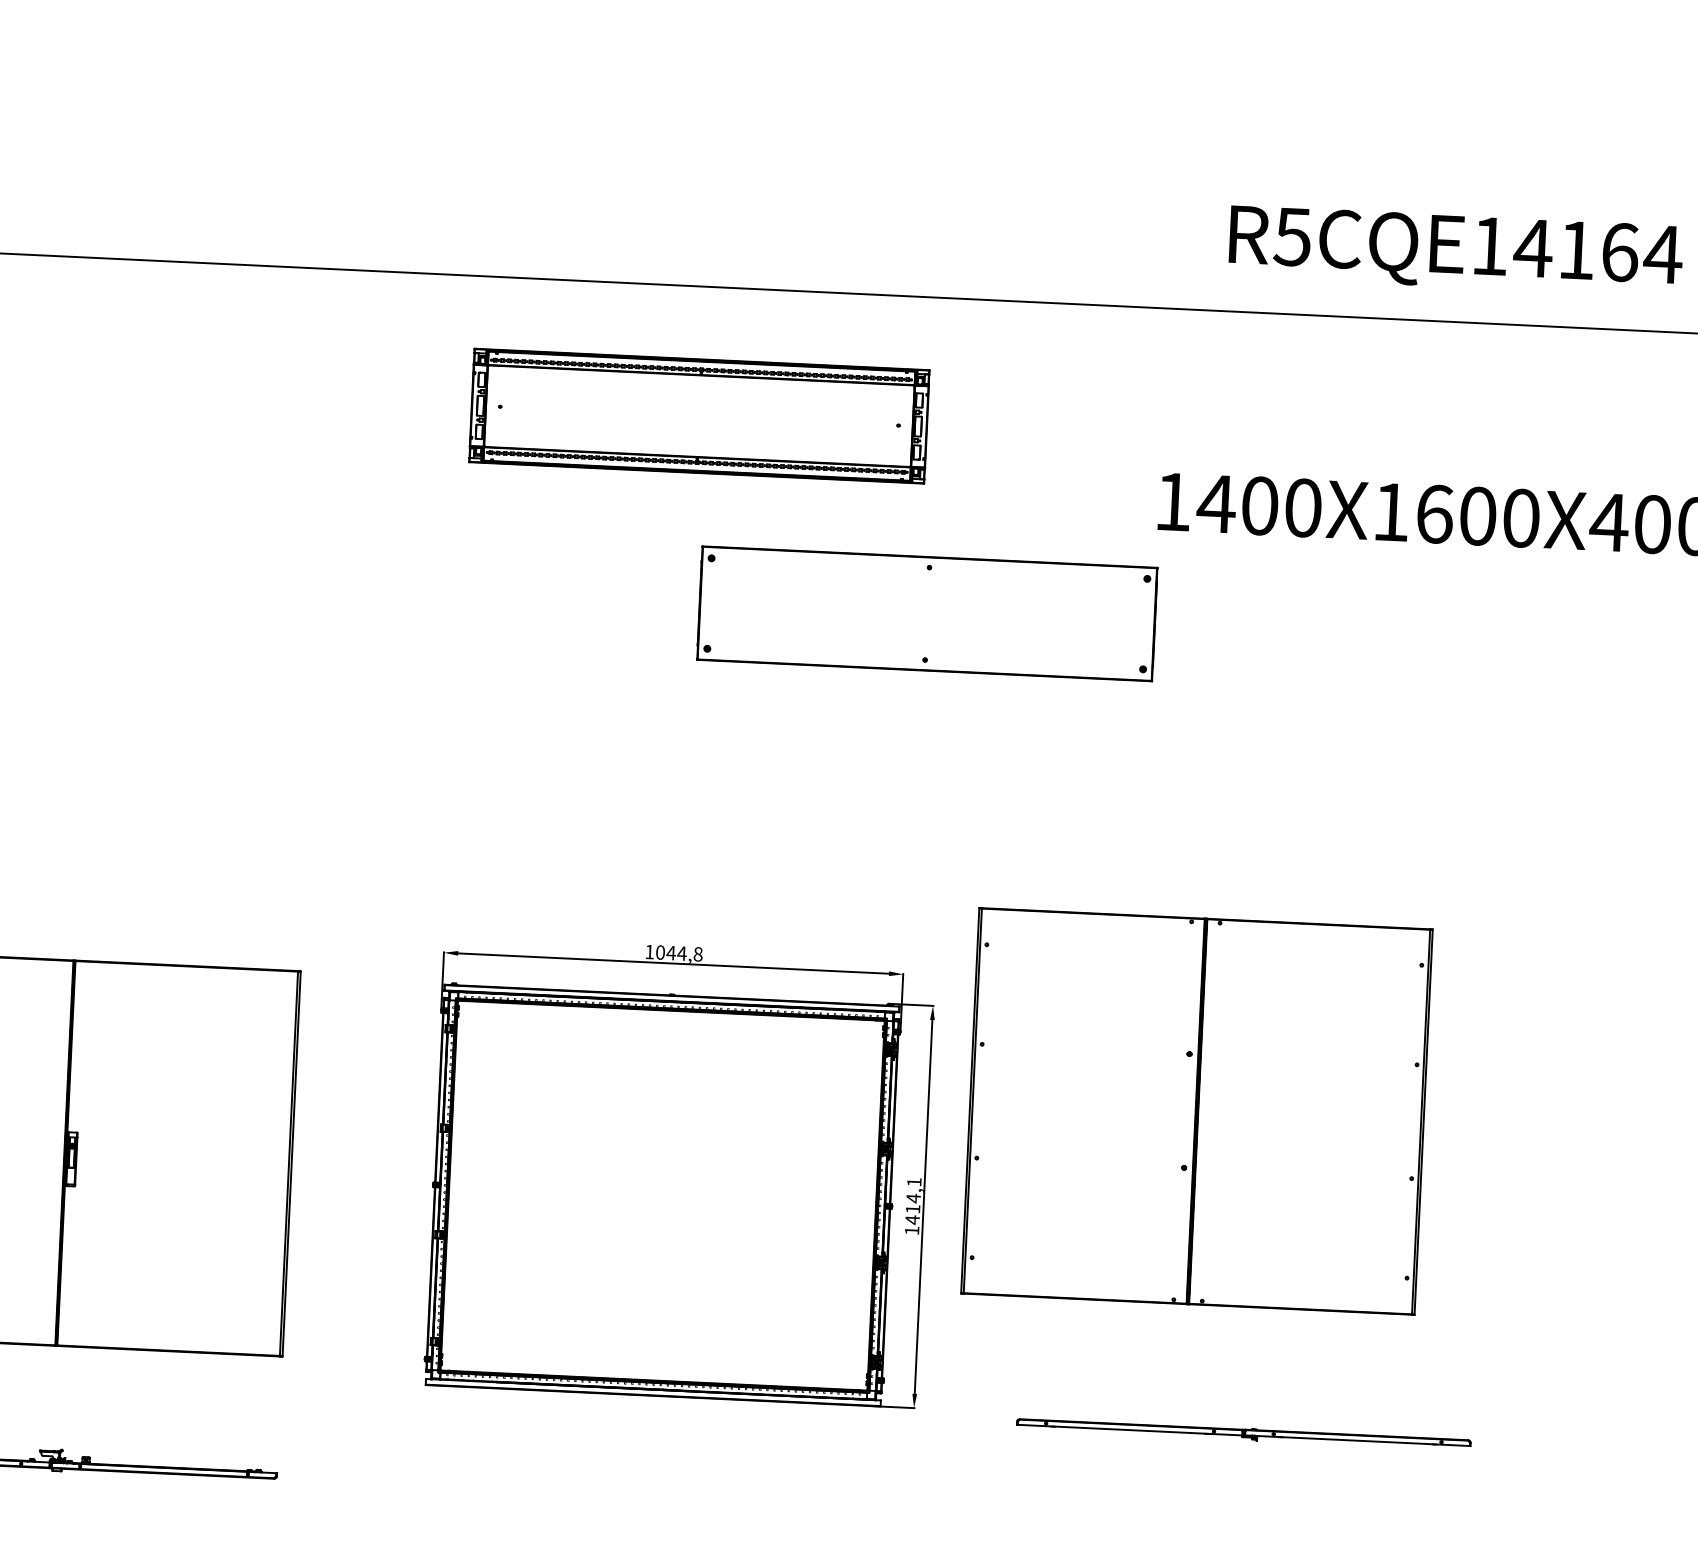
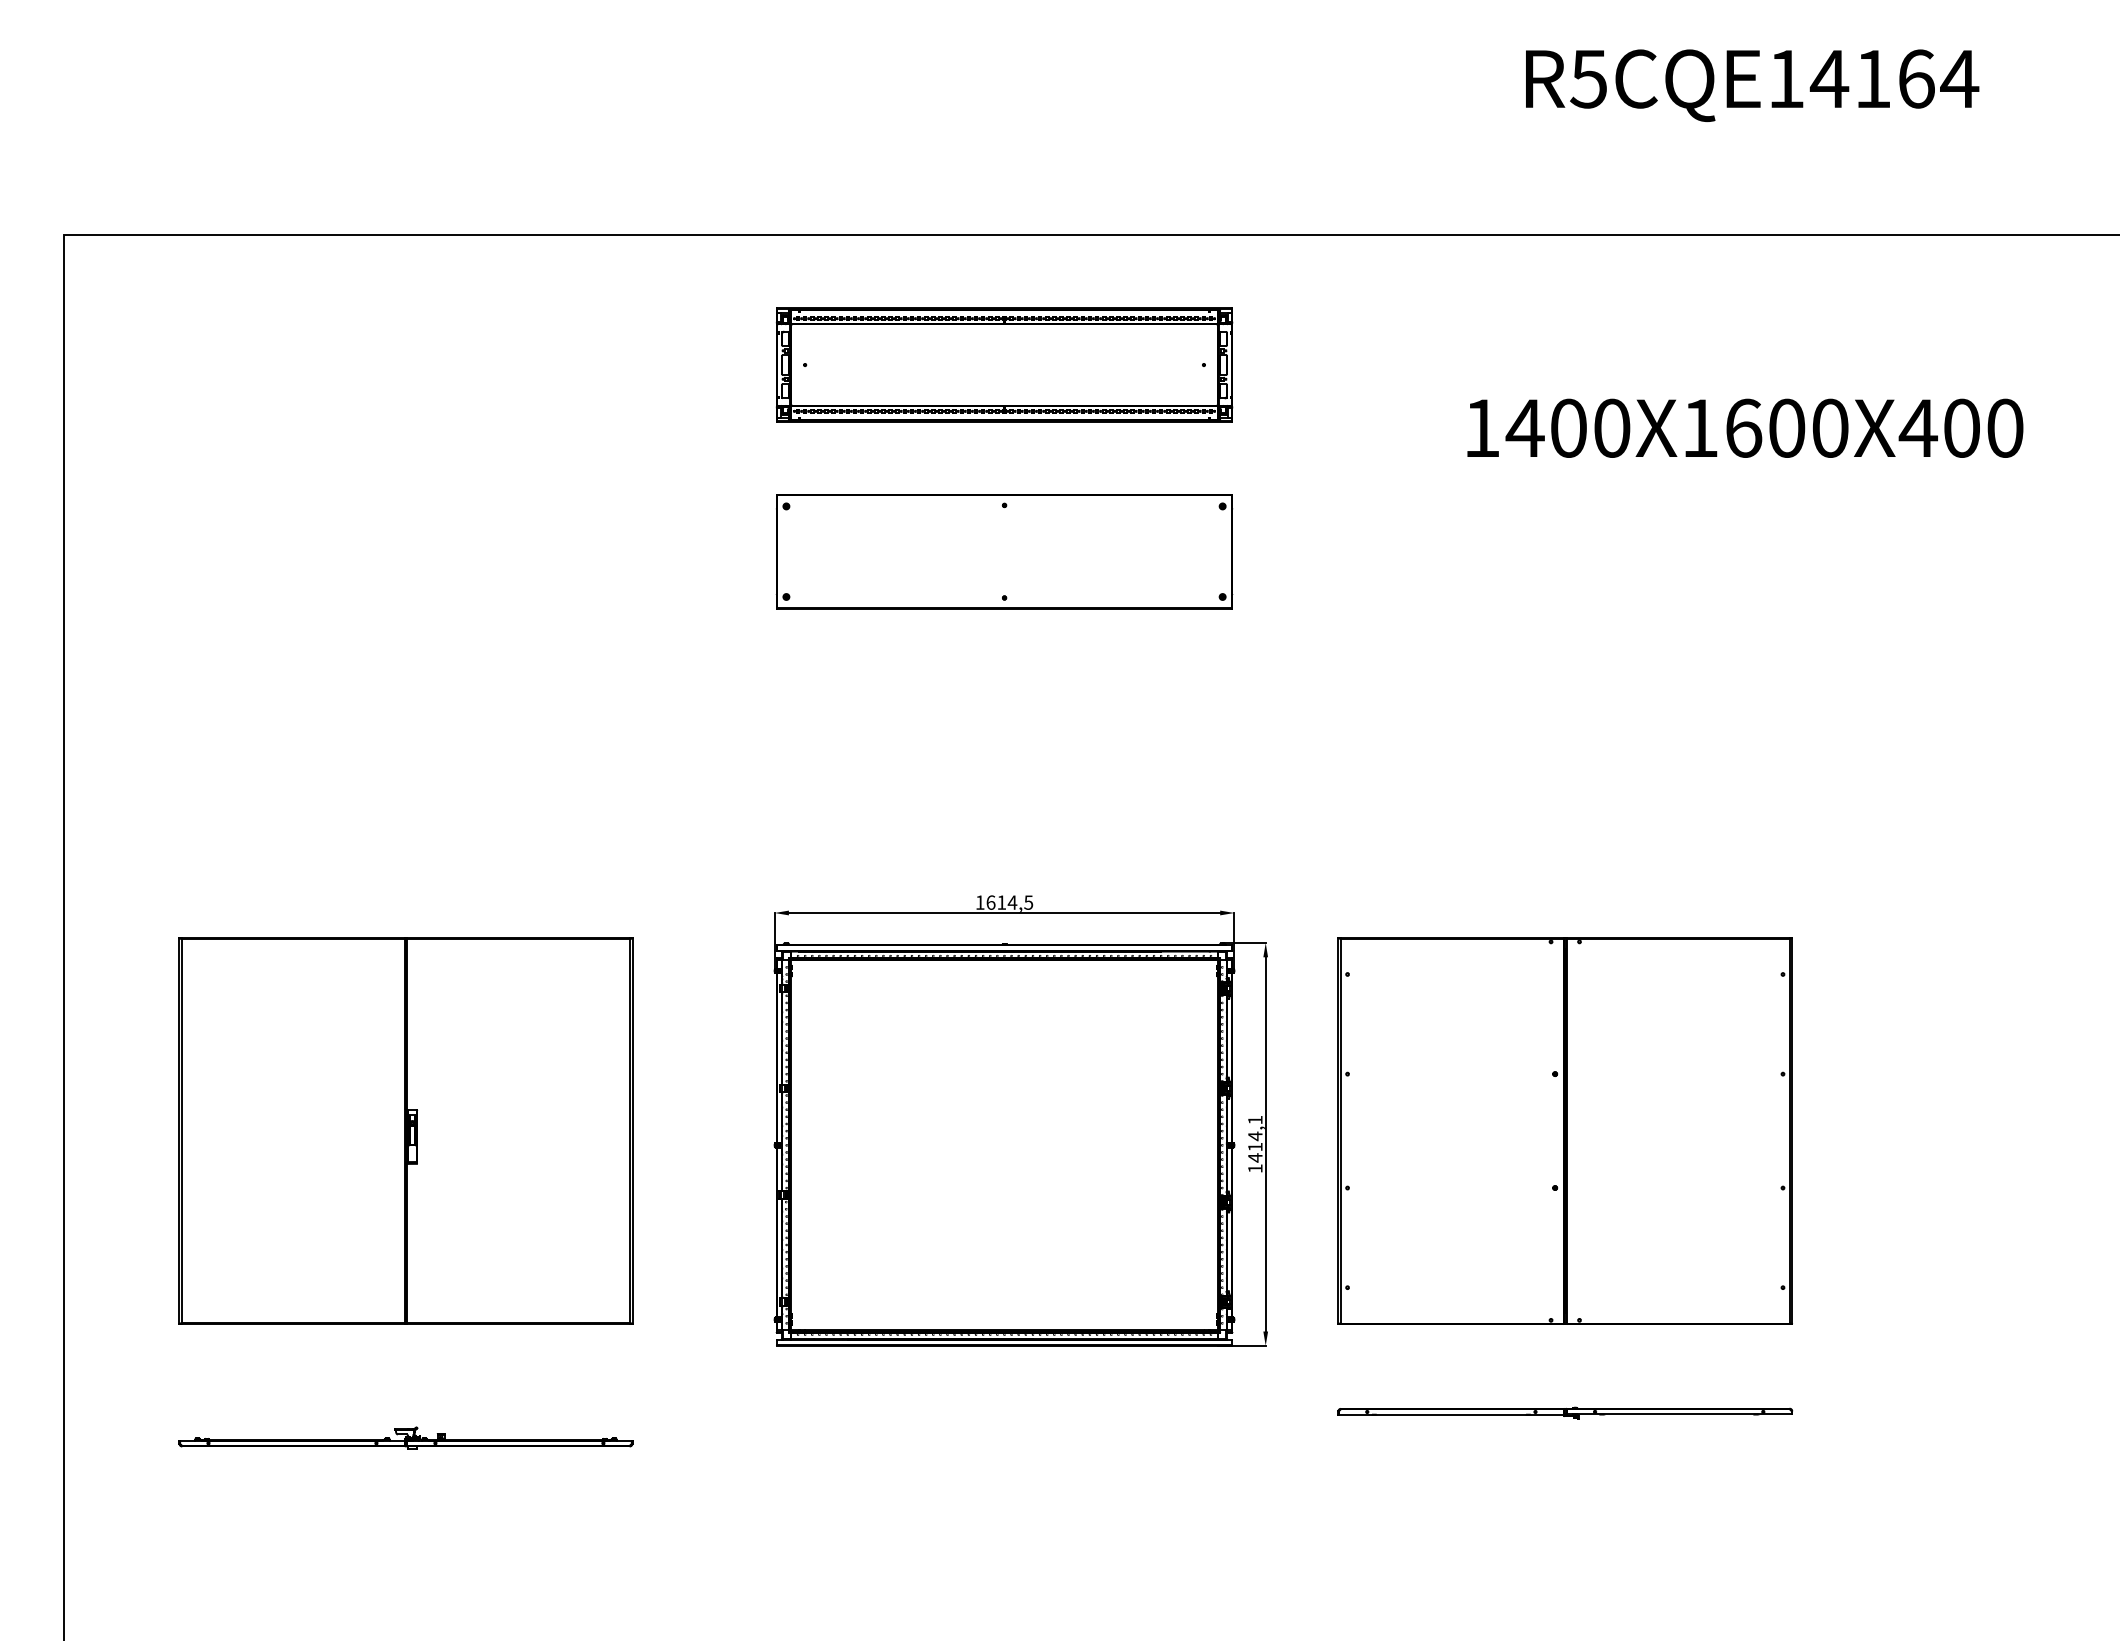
text: (1455, 251) -> (1752, 85), moved
part: (927, 613) -> (1004, 551), moved
text: (679, 953) -> (1009, 902), 1044,8 -> 1614,5
part: (1196, 1110) -> (1564, 1130), moved
part: (1244, 1433) -> (1565, 1412), moved

